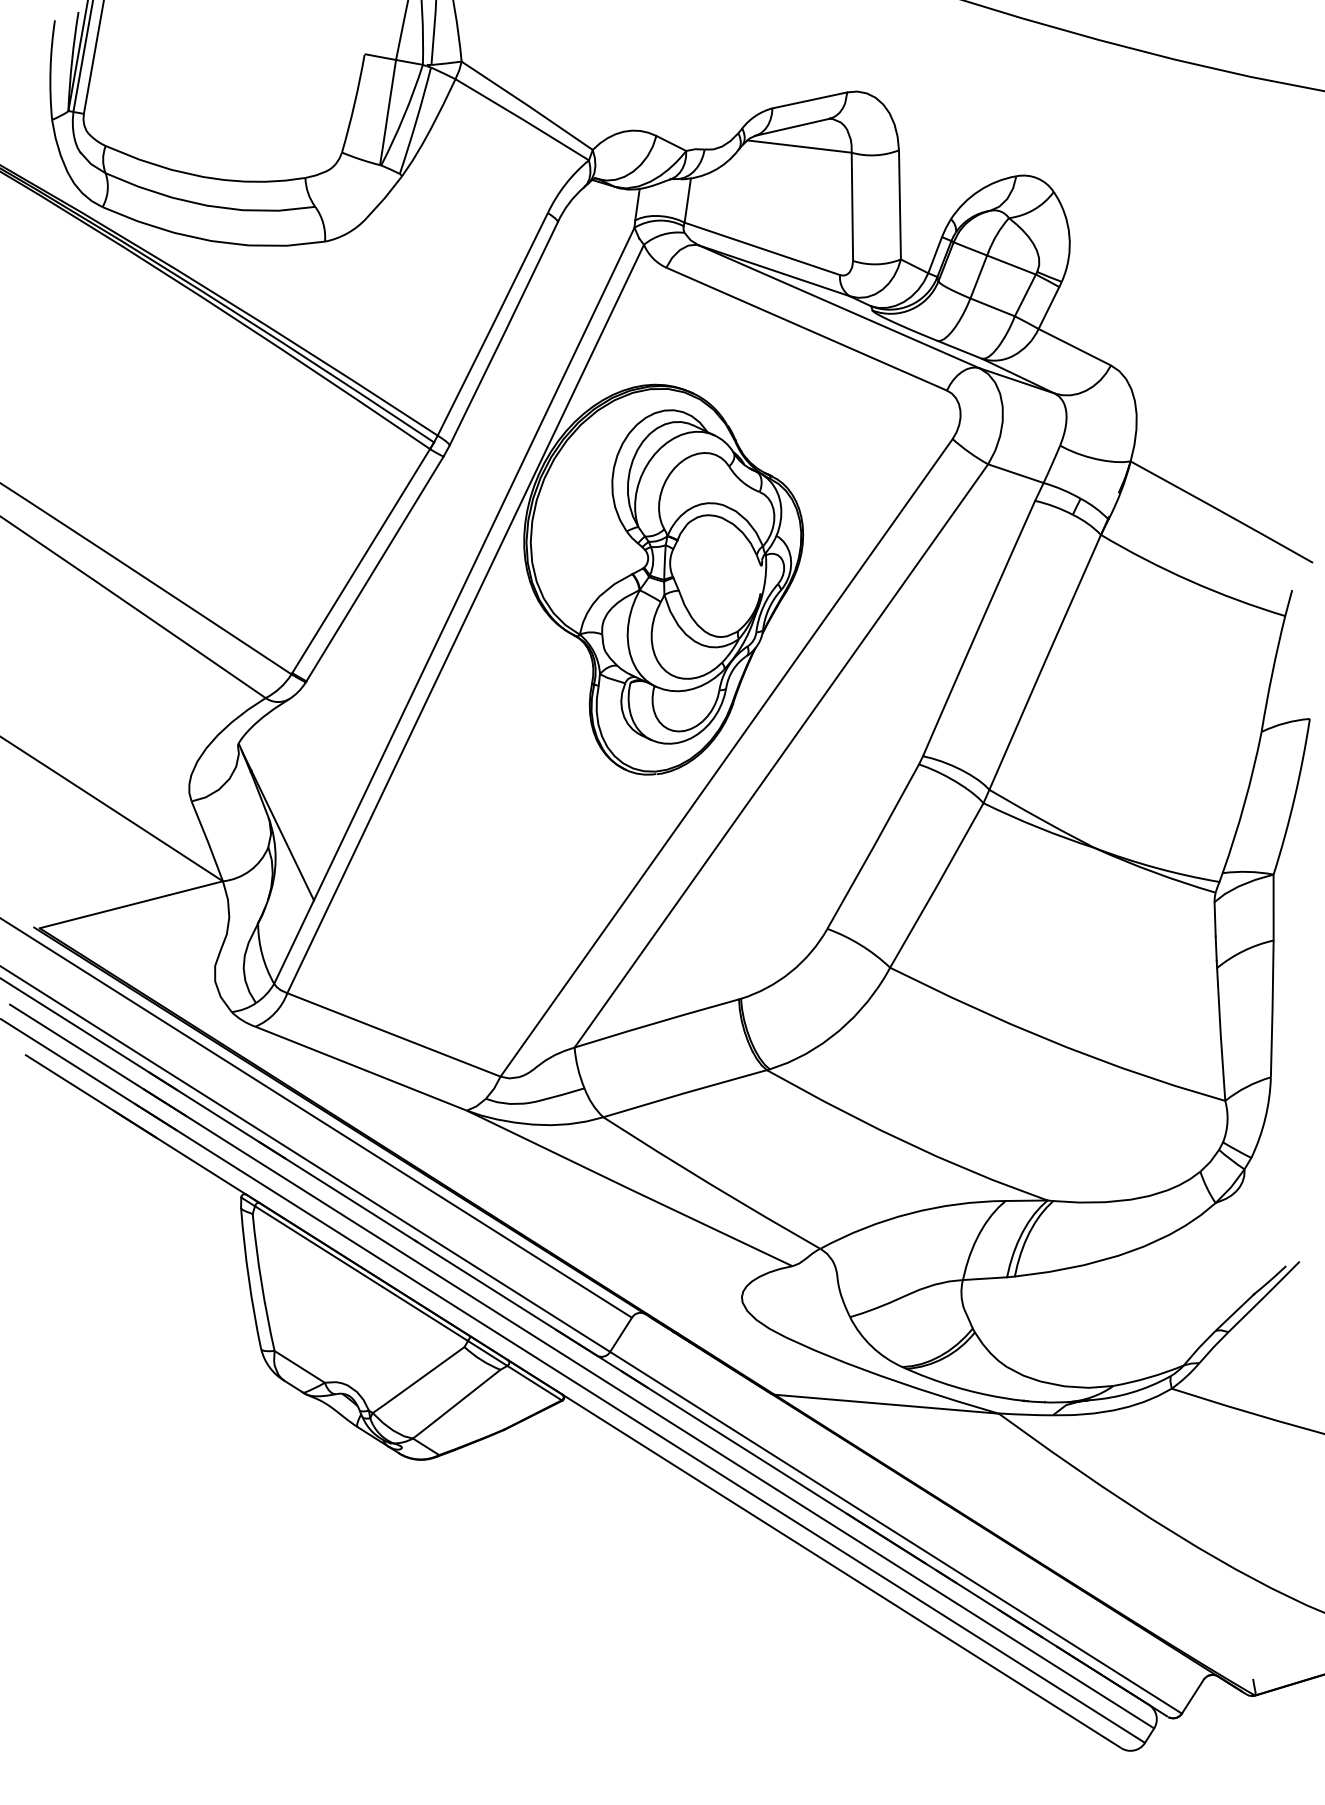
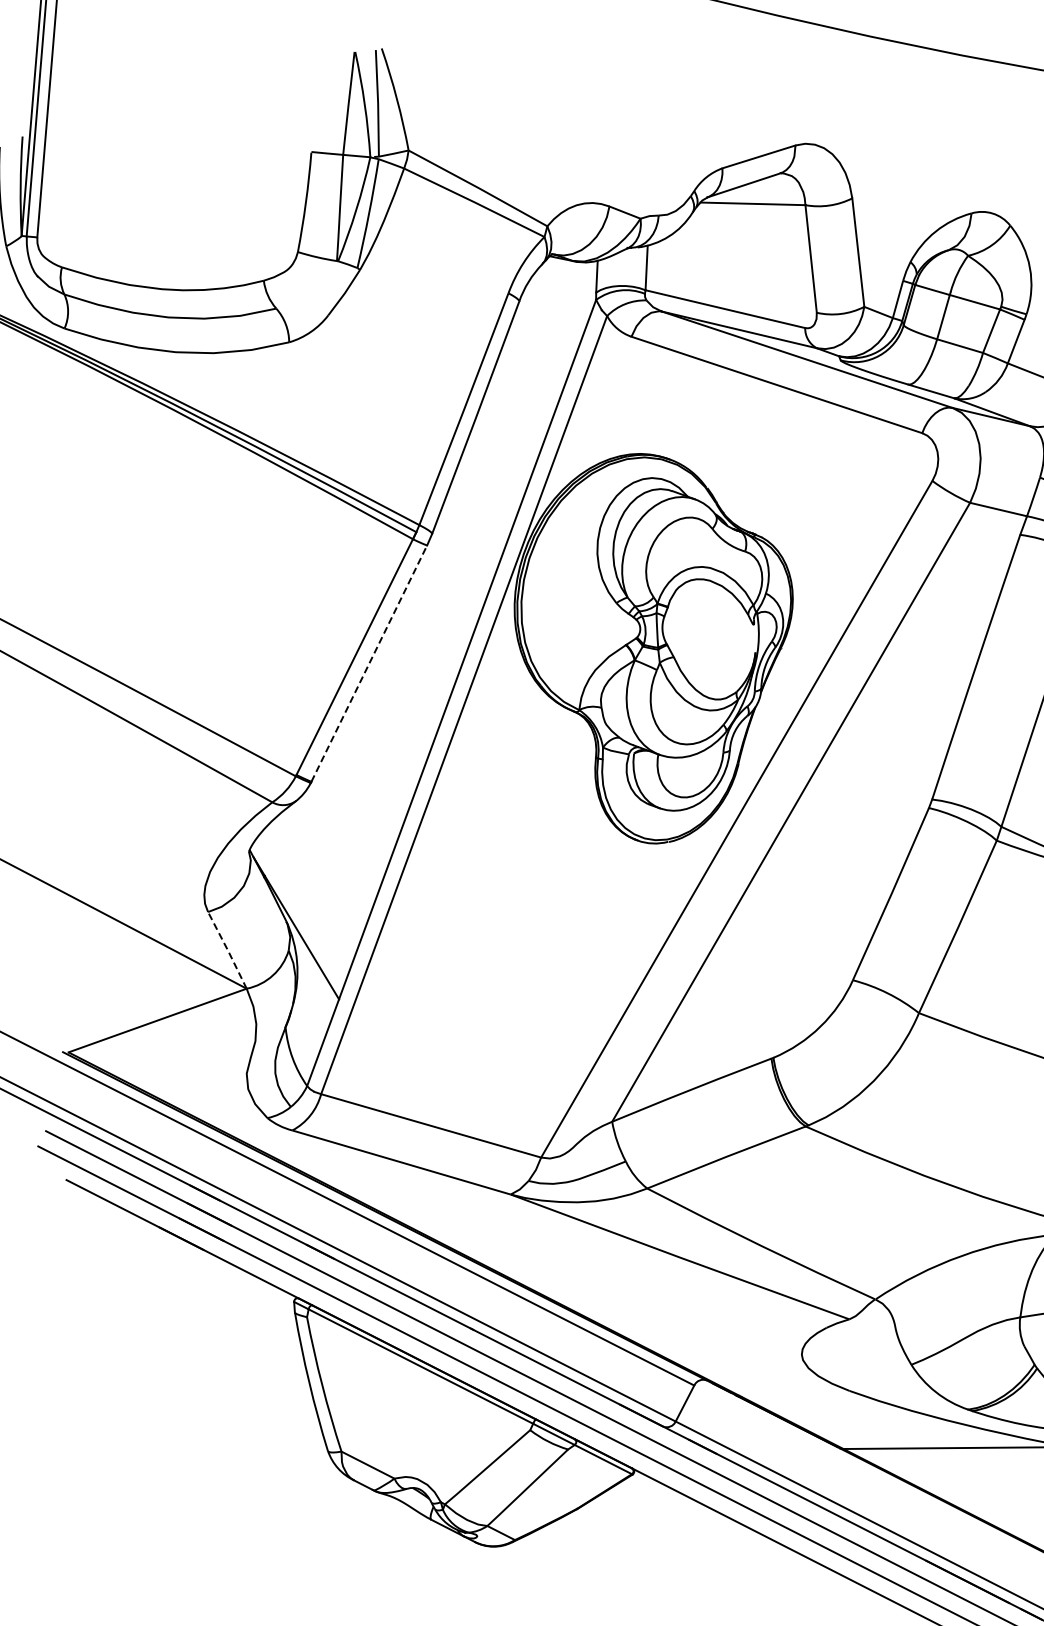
line: (375, 568) -> (369, 663), solid -> dashed
line: (208, 842) -> (228, 951), solid -> dashed

